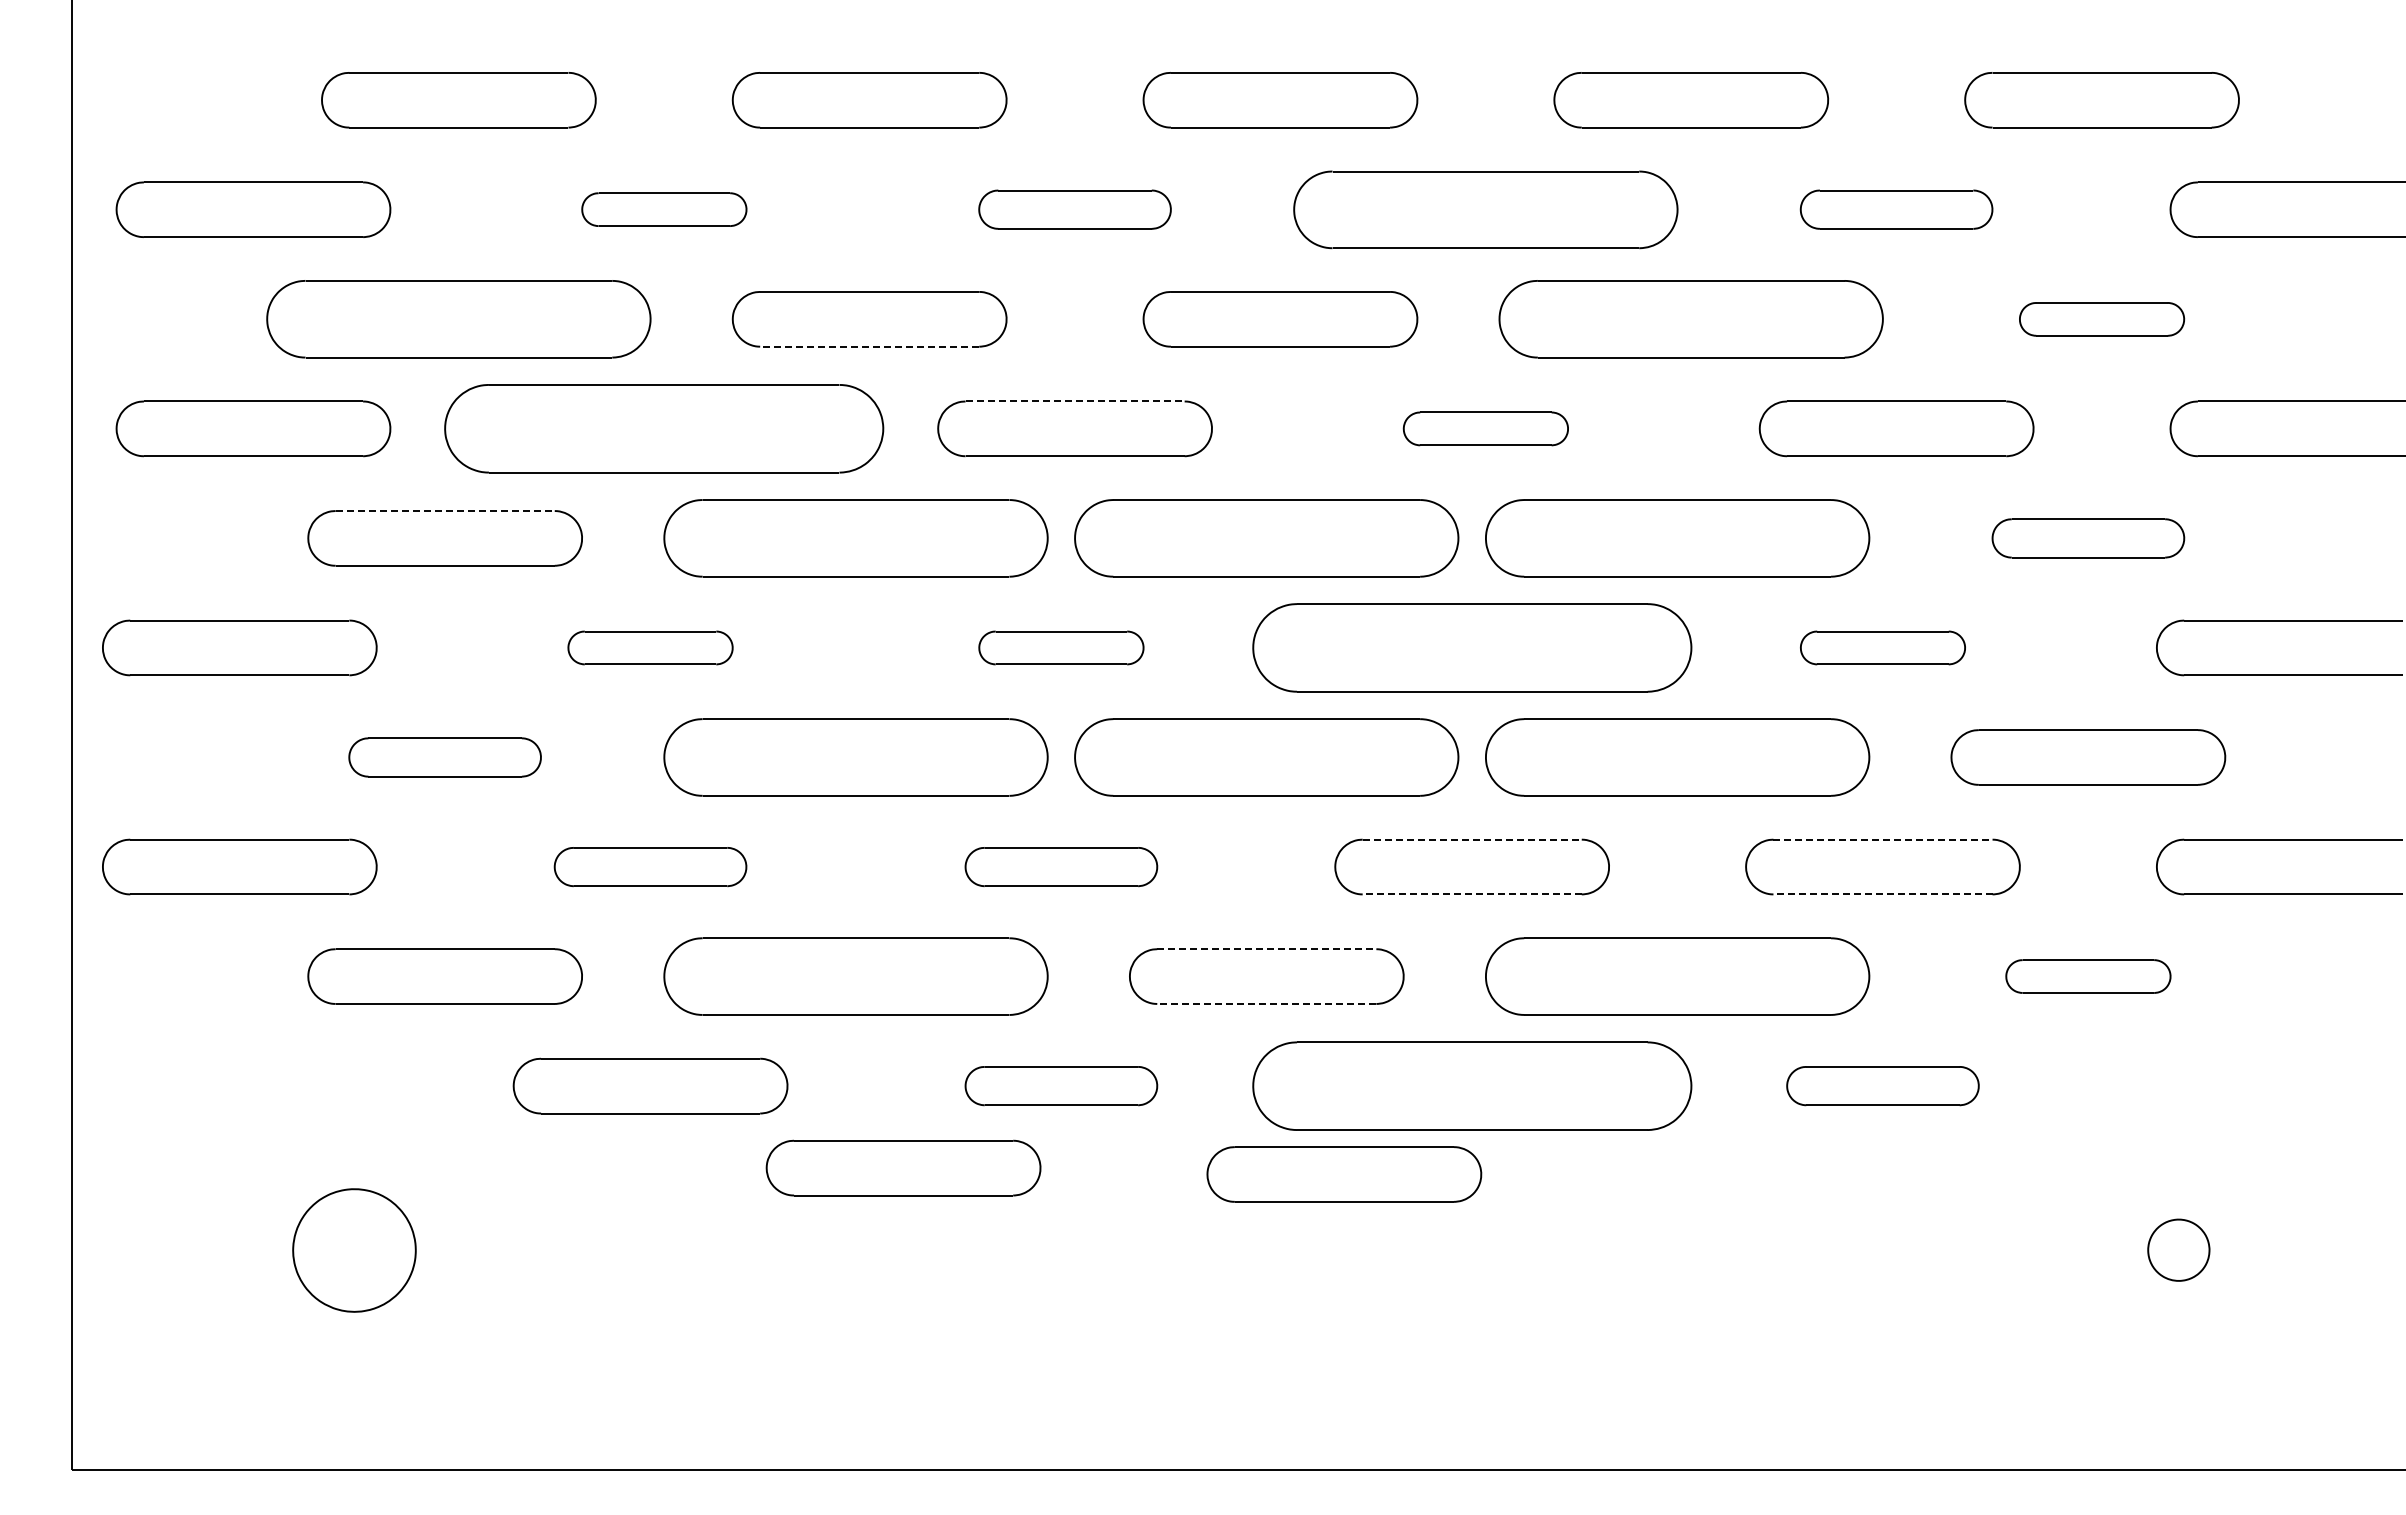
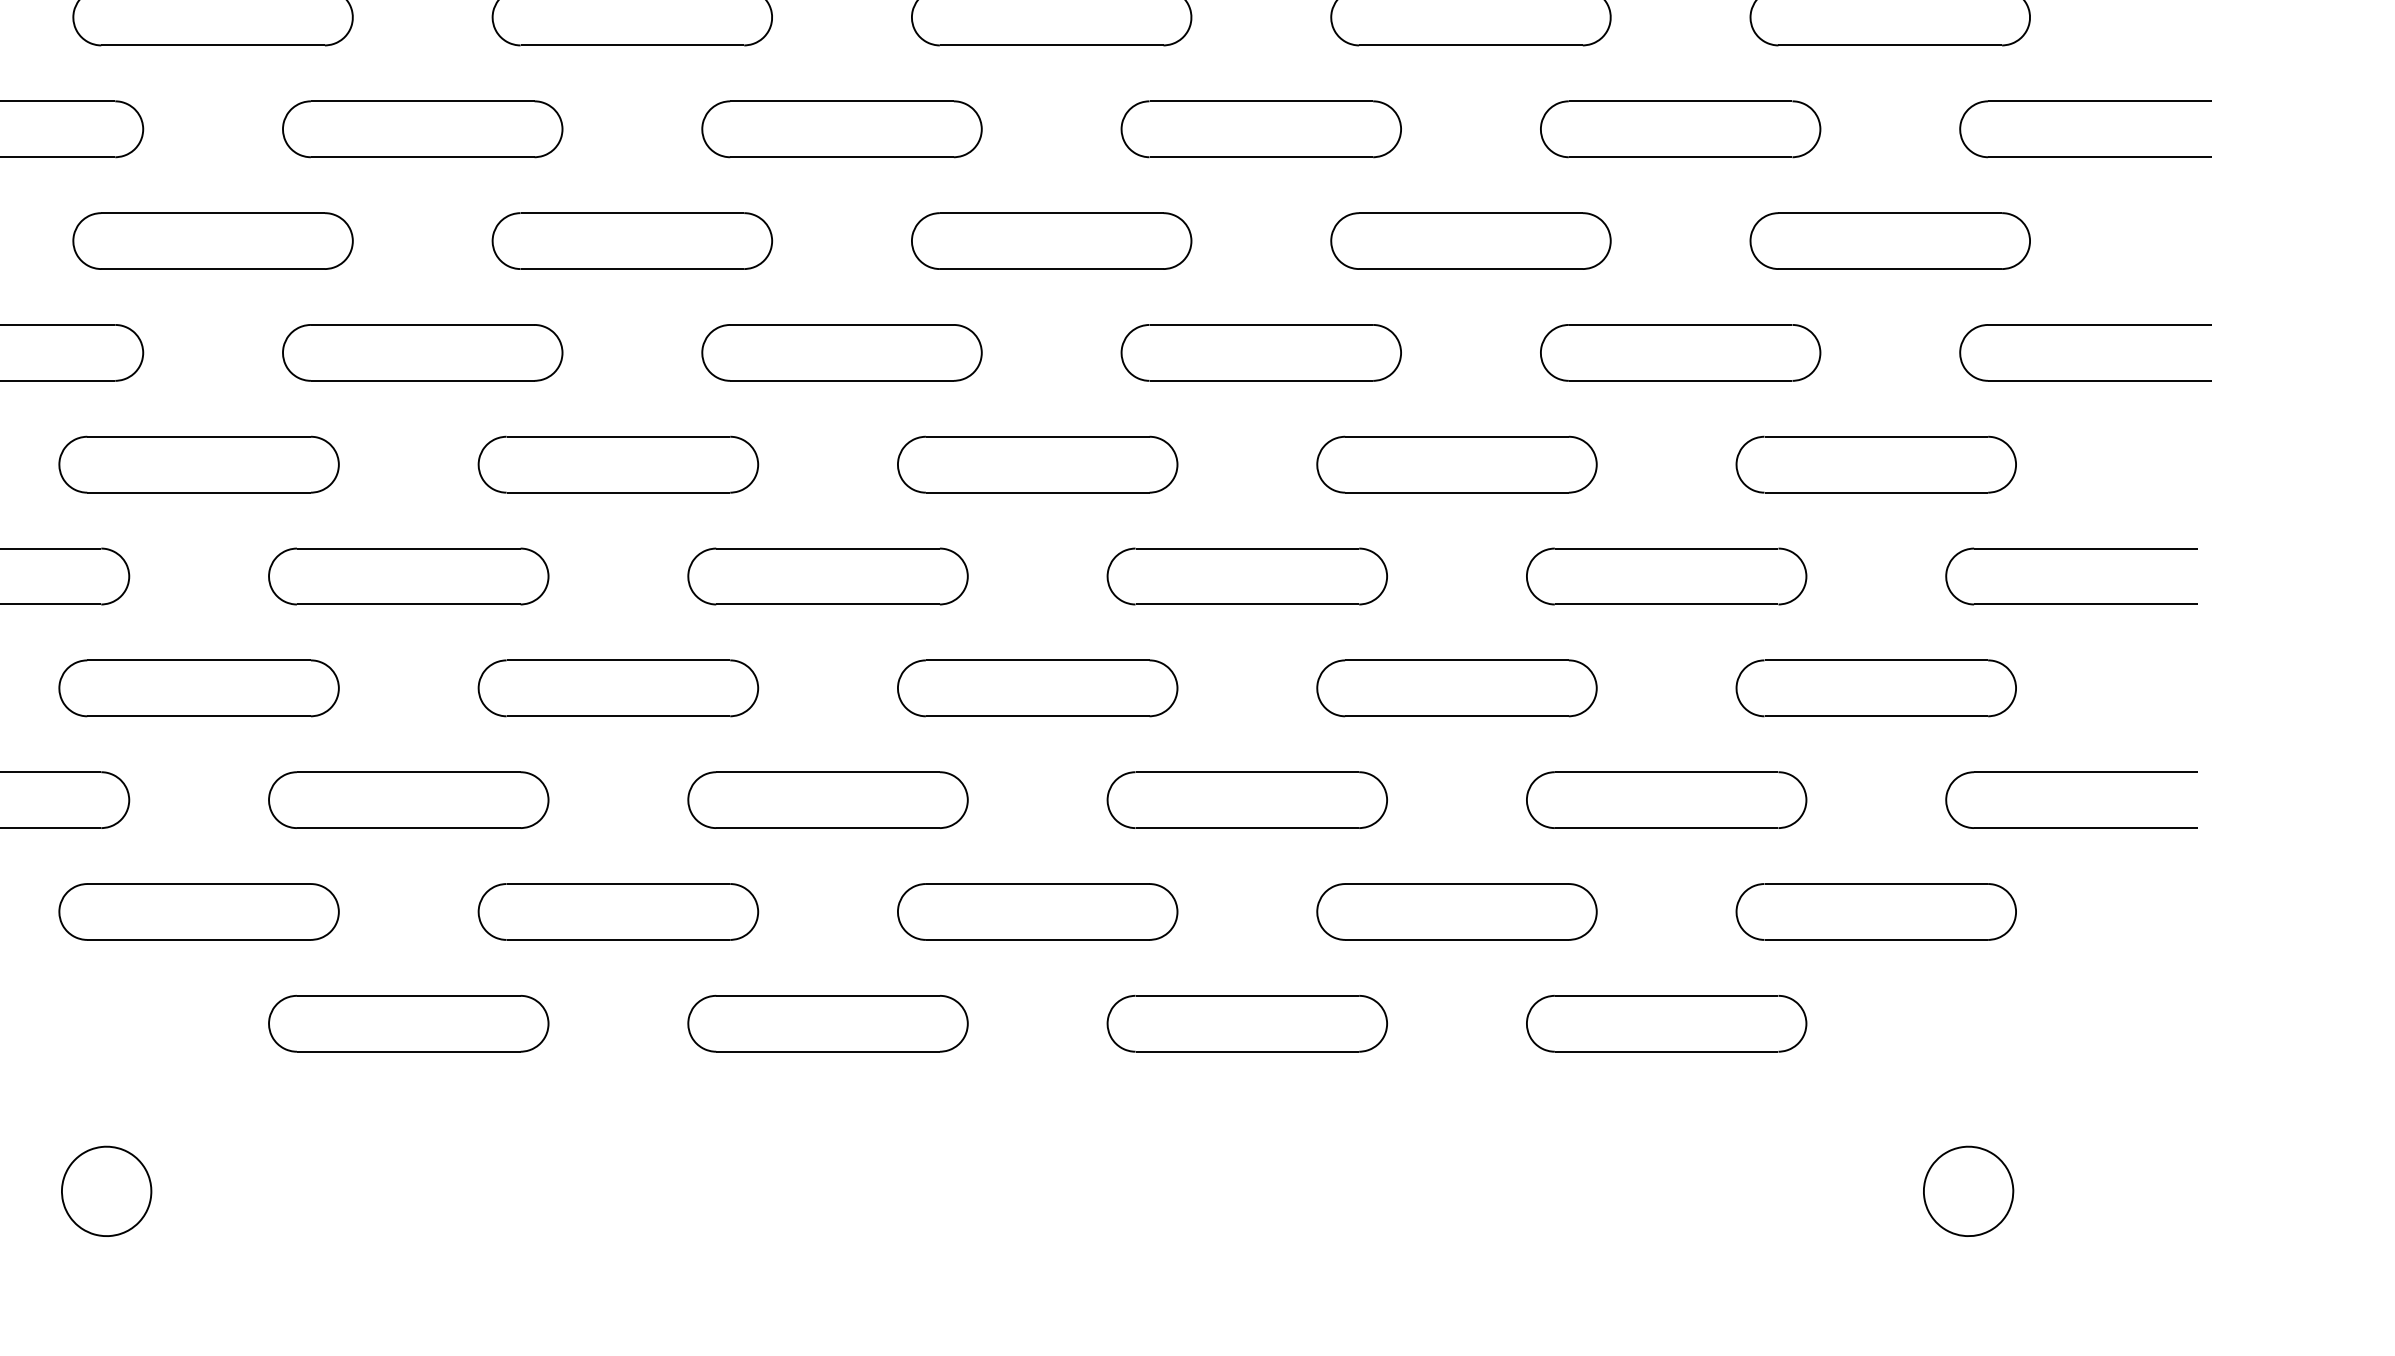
part: (664, 209) -> (422, 129), size x1.67
part: (1074, 209) -> (841, 129), size x1.43
part: (1485, 209) -> (1260, 129), size x0.71
part: (1896, 209) -> (1680, 129), size x1.43
part: (458, 319) -> (212, 241), size x0.71
part: (1691, 319) -> (1471, 241), size x0.71
part: (2101, 319) -> (1889, 241), size x1.67
line: (869, 346) -> (632, 268), dashed -> solid
line: (1075, 401) -> (842, 324), dashed -> solid
part: (664, 428) -> (422, 352), size x0.62
part: (1485, 428) -> (1260, 352), size x1.67
line: (445, 511) -> (199, 437), dashed -> solid
part: (855, 538) -> (617, 464), size x0.71
part: (1266, 538) -> (1037, 464), size x0.71
part: (1677, 538) -> (1456, 464), size x0.71
part: (2088, 538) -> (1876, 464), size x1.43
part: (650, 647) -> (408, 576), size x1.67
part: (1061, 647) -> (828, 576), size x1.67
part: (1471, 647) -> (1246, 576), size x0.62
part: (1882, 647) -> (1666, 576), size x1.67
part: (444, 757) -> (198, 688), size x1.43
part: (855, 757) -> (617, 688), size x0.71
part: (1266, 757) -> (1037, 688), size x0.71
part: (1677, 757) -> (1456, 688), size x0.71
line: (1472, 839) -> (1247, 772), dashed -> solid
line: (1883, 839) -> (1667, 772), dashed -> solid
part: (650, 866) -> (408, 799), size x1.43
part: (1061, 866) -> (828, 799), size x1.43
line: (1472, 894) -> (1247, 828), dashed -> solid
line: (1883, 894) -> (1667, 828), dashed -> solid
line: (1266, 949) -> (1037, 884), dashed -> solid
part: (855, 976) -> (617, 911), size x0.71
part: (1677, 976) -> (1456, 911), size x0.71
part: (2088, 976) -> (1876, 911), size x1.67
line: (1266, 1003) -> (1037, 939), dashed -> solid
part: (1061, 1085) -> (828, 1023), size x1.43
part: (1471, 1085) -> (1246, 1023), size x0.62
part: (1882, 1085) -> (1666, 1023), size x1.43
part: (903, 1167) -> (666, 1106), removed
part: (1344, 1174) -> (1117, 1113), removed
part: (354, 1249) -> (106, 1190), size x0.71
part: (2178, 1249) -> (1968, 1190), size x1.43

